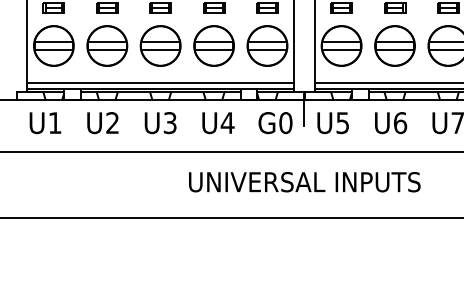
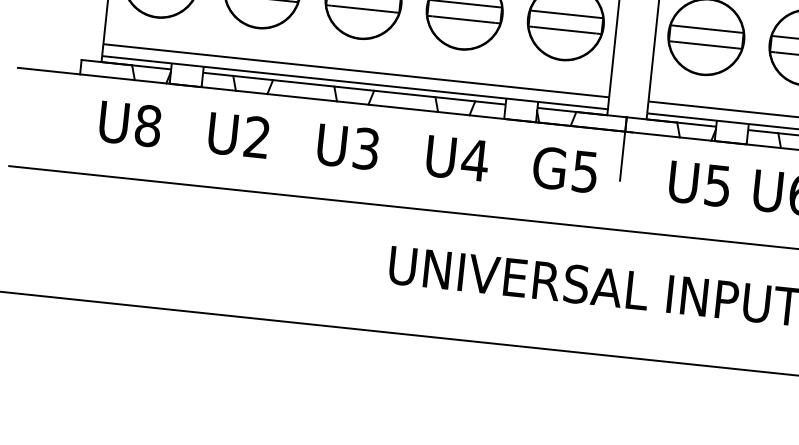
text: (54, 123) -> (146, 126), U1 -> U8
text: (285, 123) -> (584, 172), G0 -> G5
text: (332, 123) -> (698, 184), moved

